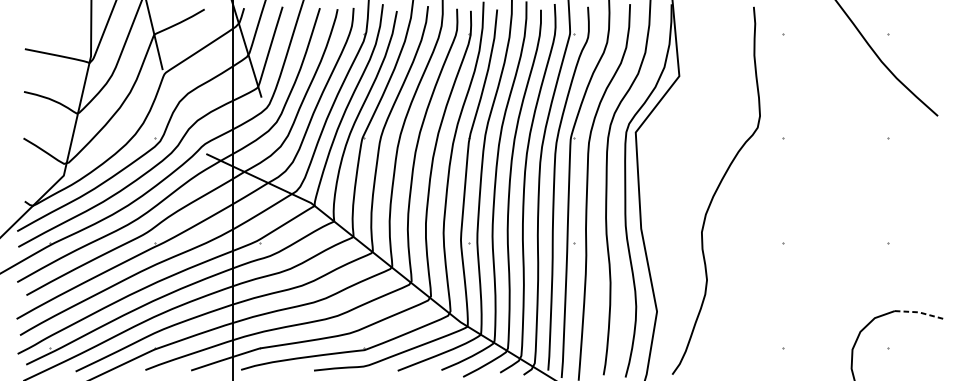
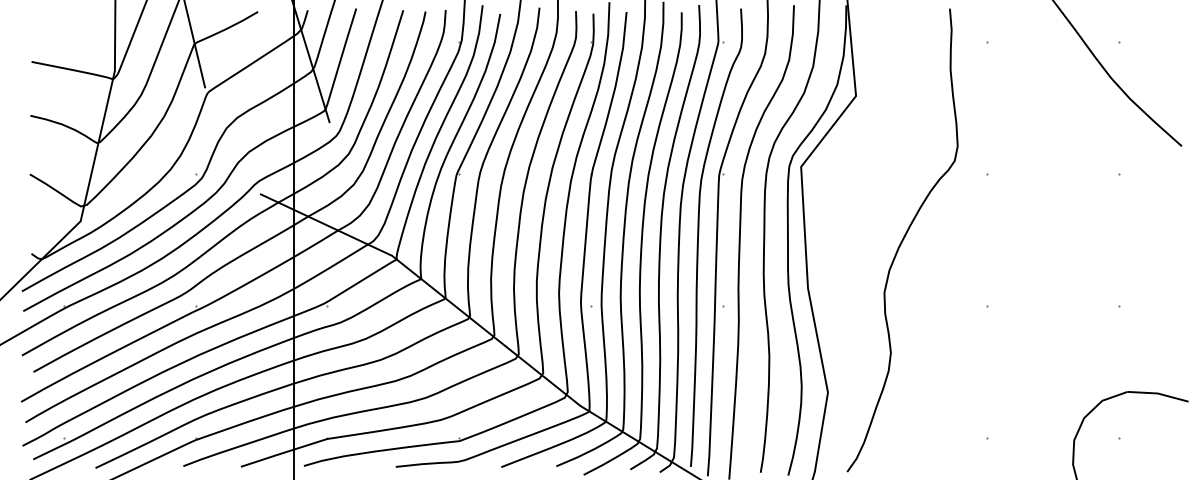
line: (918, 312) -> (1157, 393), dashed -> solid

